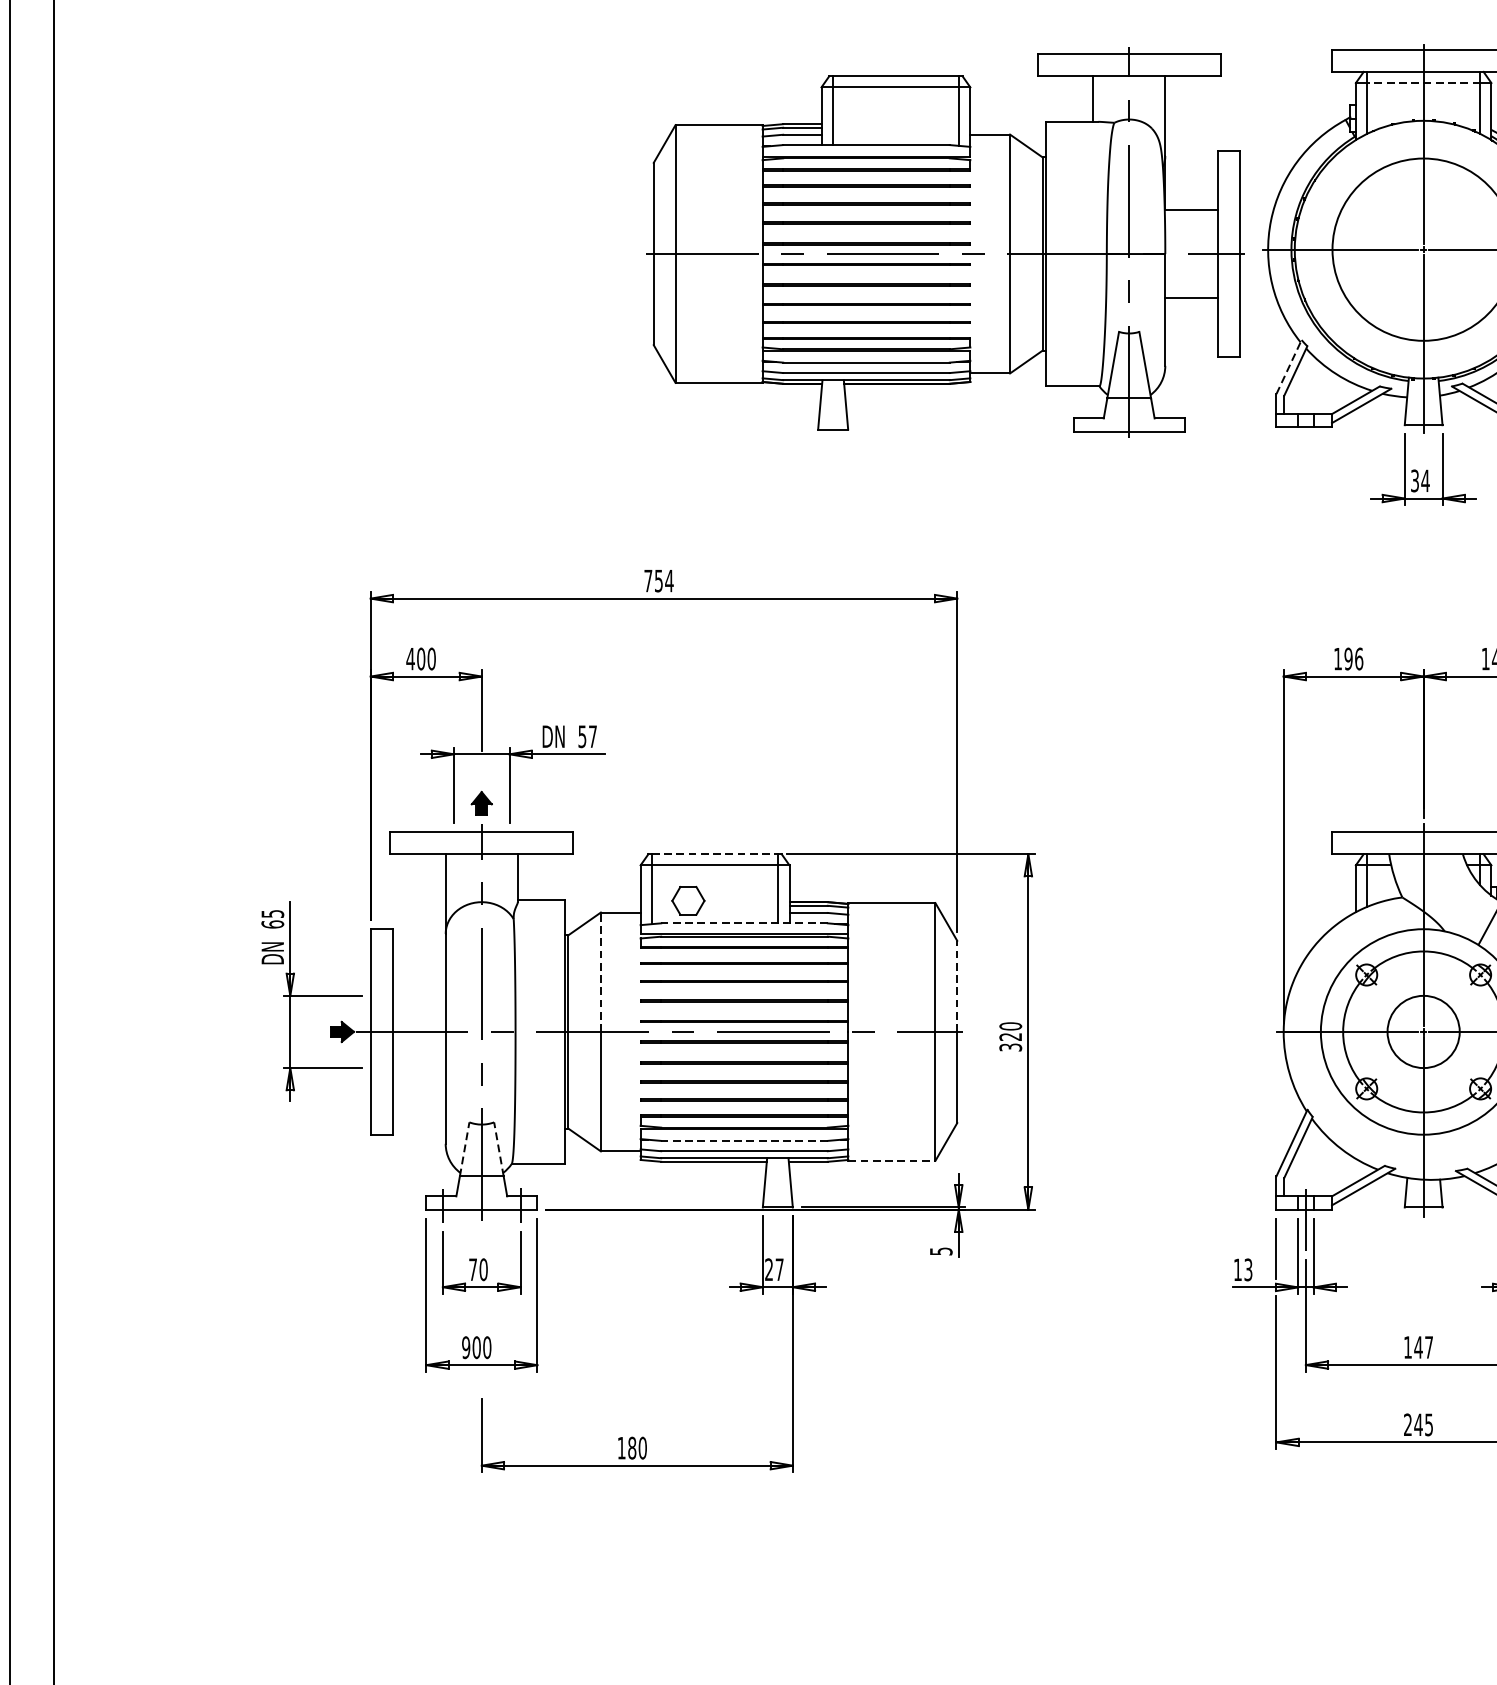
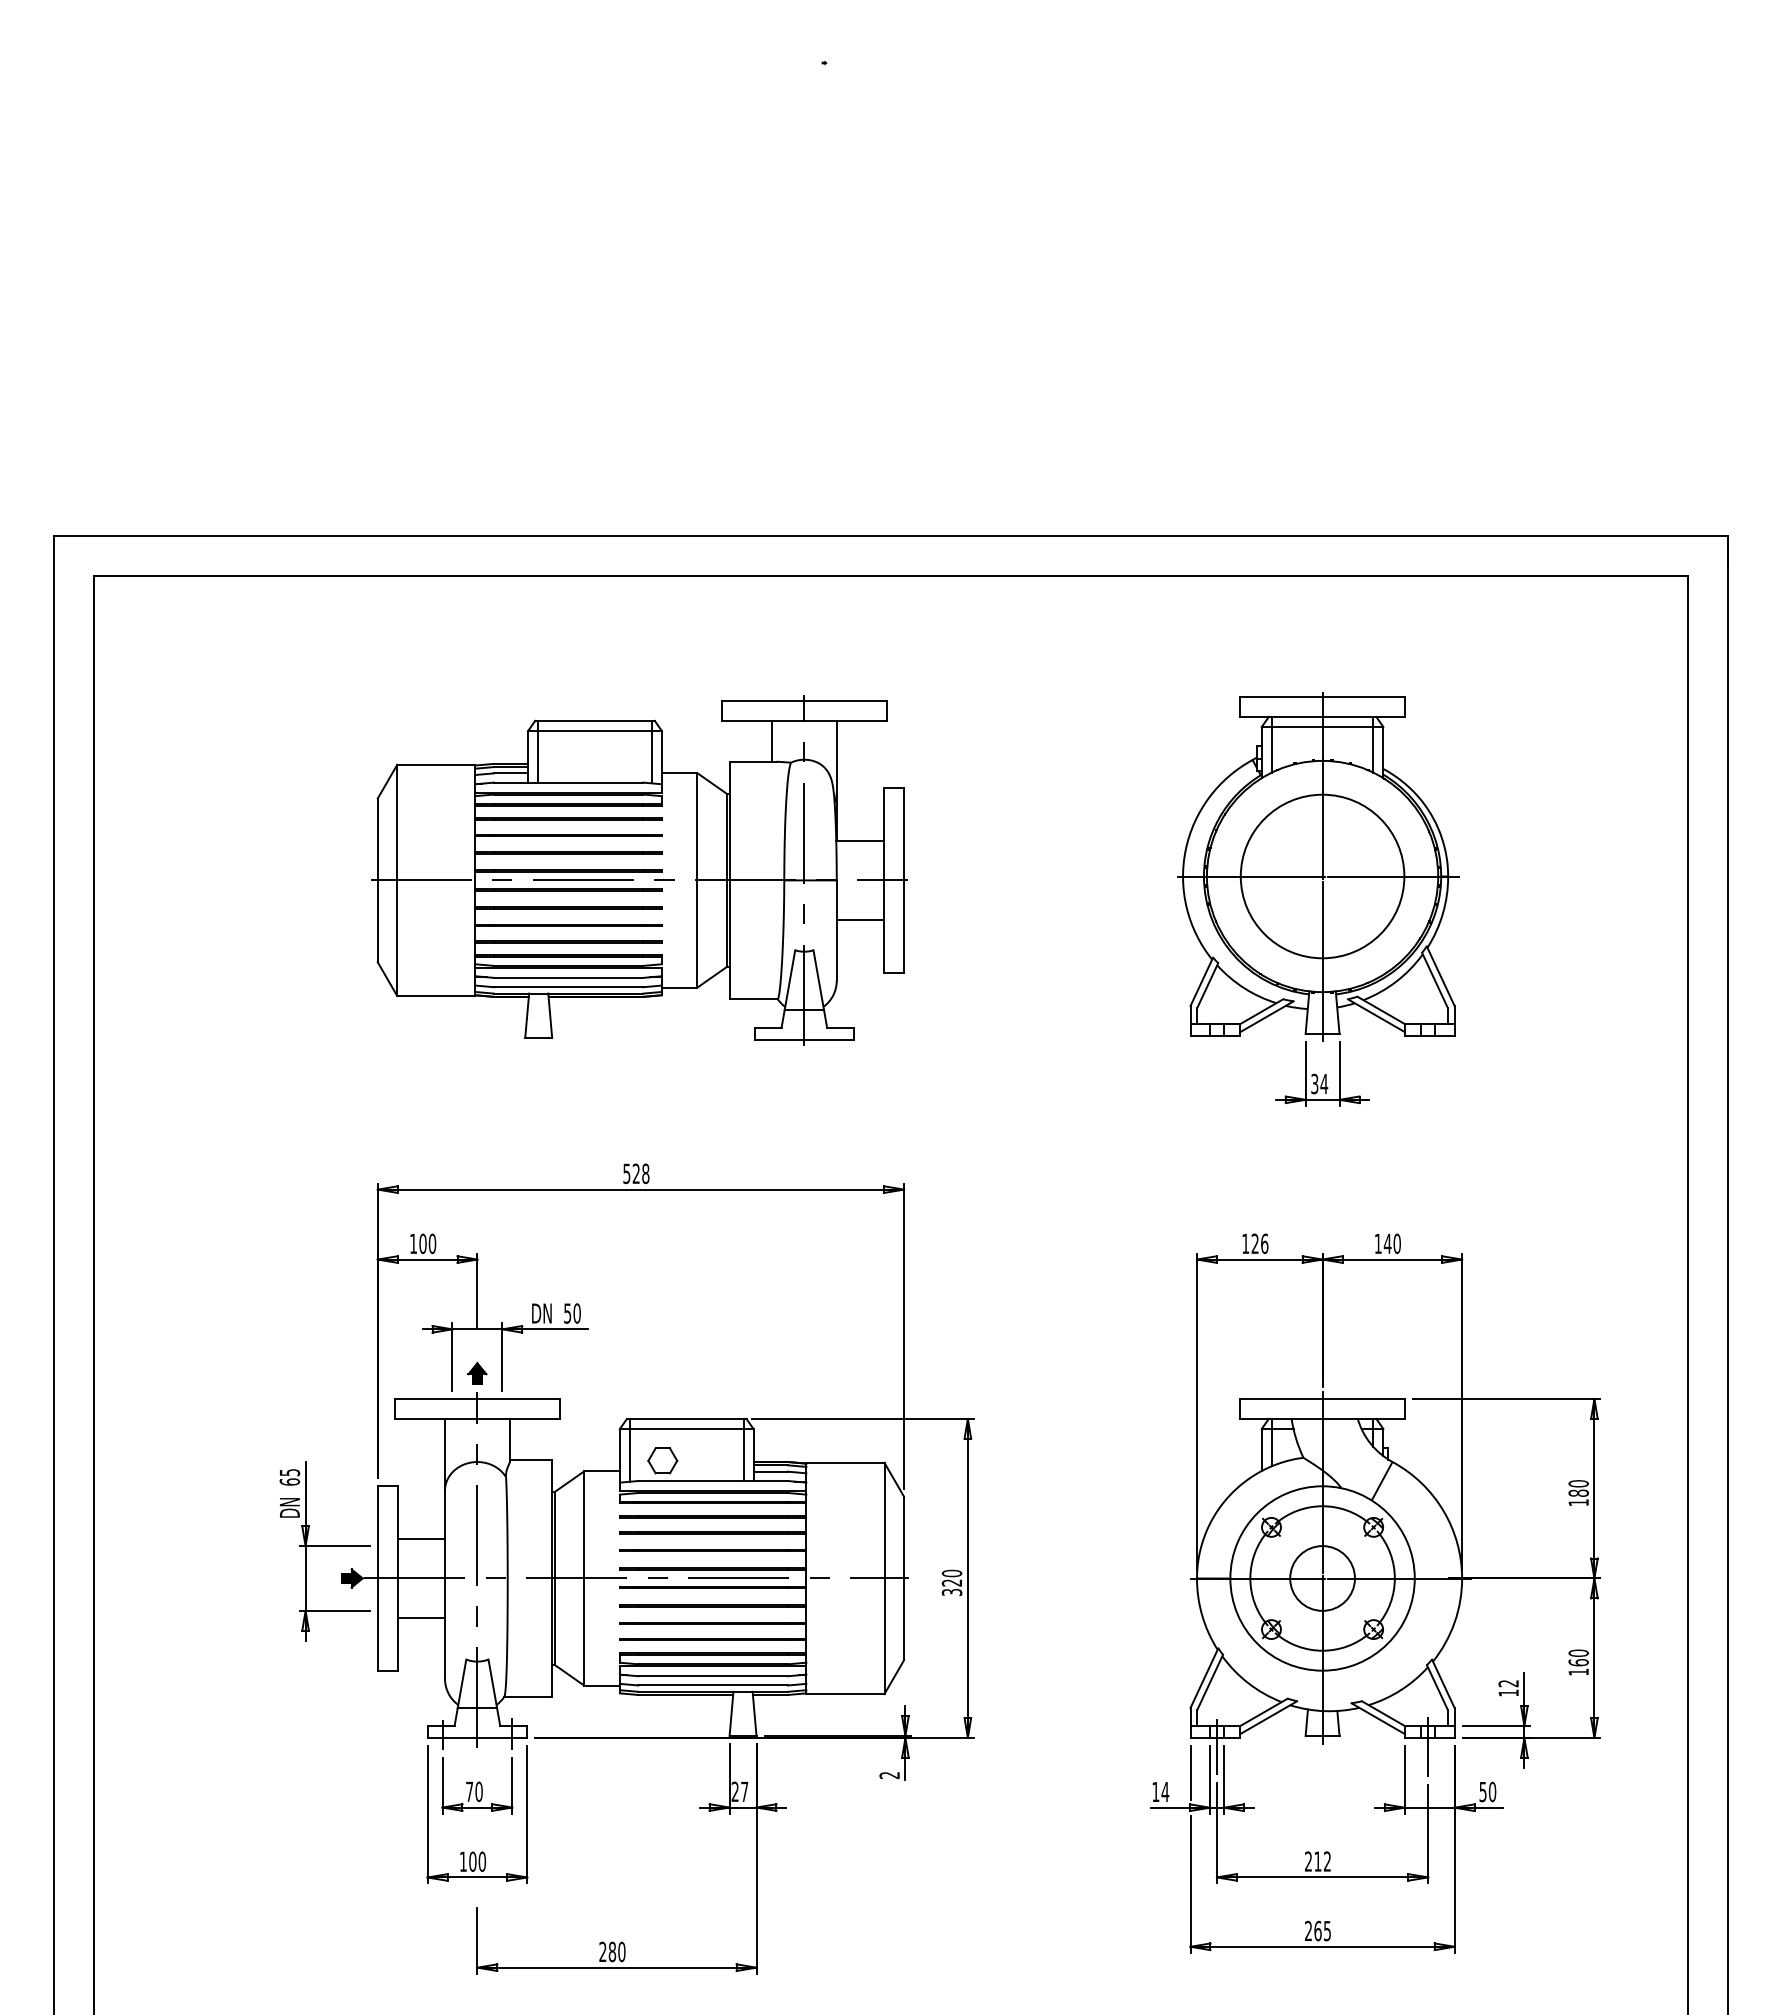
line: (1423, 83) -> (1322, 727), dashed -> solid
part: (945, 242) -> (639, 870), moved
line: (1288, 366) -> (1201, 981), dashed -> solid
text: (659, 580) -> (636, 1173), 754 -> 528
text: (410, 658) -> (413, 1243), 400 -> 100
text: (1347, 658) -> (1254, 1243), 196 -> 126
text: (592, 736) -> (576, 1313), 57 -> 50
line: (714, 853) -> (686, 1418), dashed -> solid
line: (744, 923) -> (713, 1481), dashed -> solid
line: (601, 971) -> (584, 1524), dashed -> solid
line: (957, 986) -> (904, 1537), dashed -> solid
line: (419, 987) -> (421, 1538), added
line: (419, 1076) -> (421, 1618), added
line: (744, 1141) -> (713, 1676), dashed -> solid
line: (465, 1148) -> (462, 1683), dashed -> solid
line: (498, 1148) -> (492, 1683), dashed -> solid
line: (891, 1161) -> (845, 1694), dashed -> solid
text: (941, 1251) -> (889, 1775), 5 -> 2
text: (1248, 1269) -> (1165, 1791), 13 -> 14
text: (466, 1347) -> (463, 1861), 900 -> 100
text: (1417, 1347) -> (1317, 1861), 147 -> 212
text: (1417, 1424) -> (1317, 1930), 245 -> 265
text: (621, 1447) -> (602, 1951), 180 -> 280

